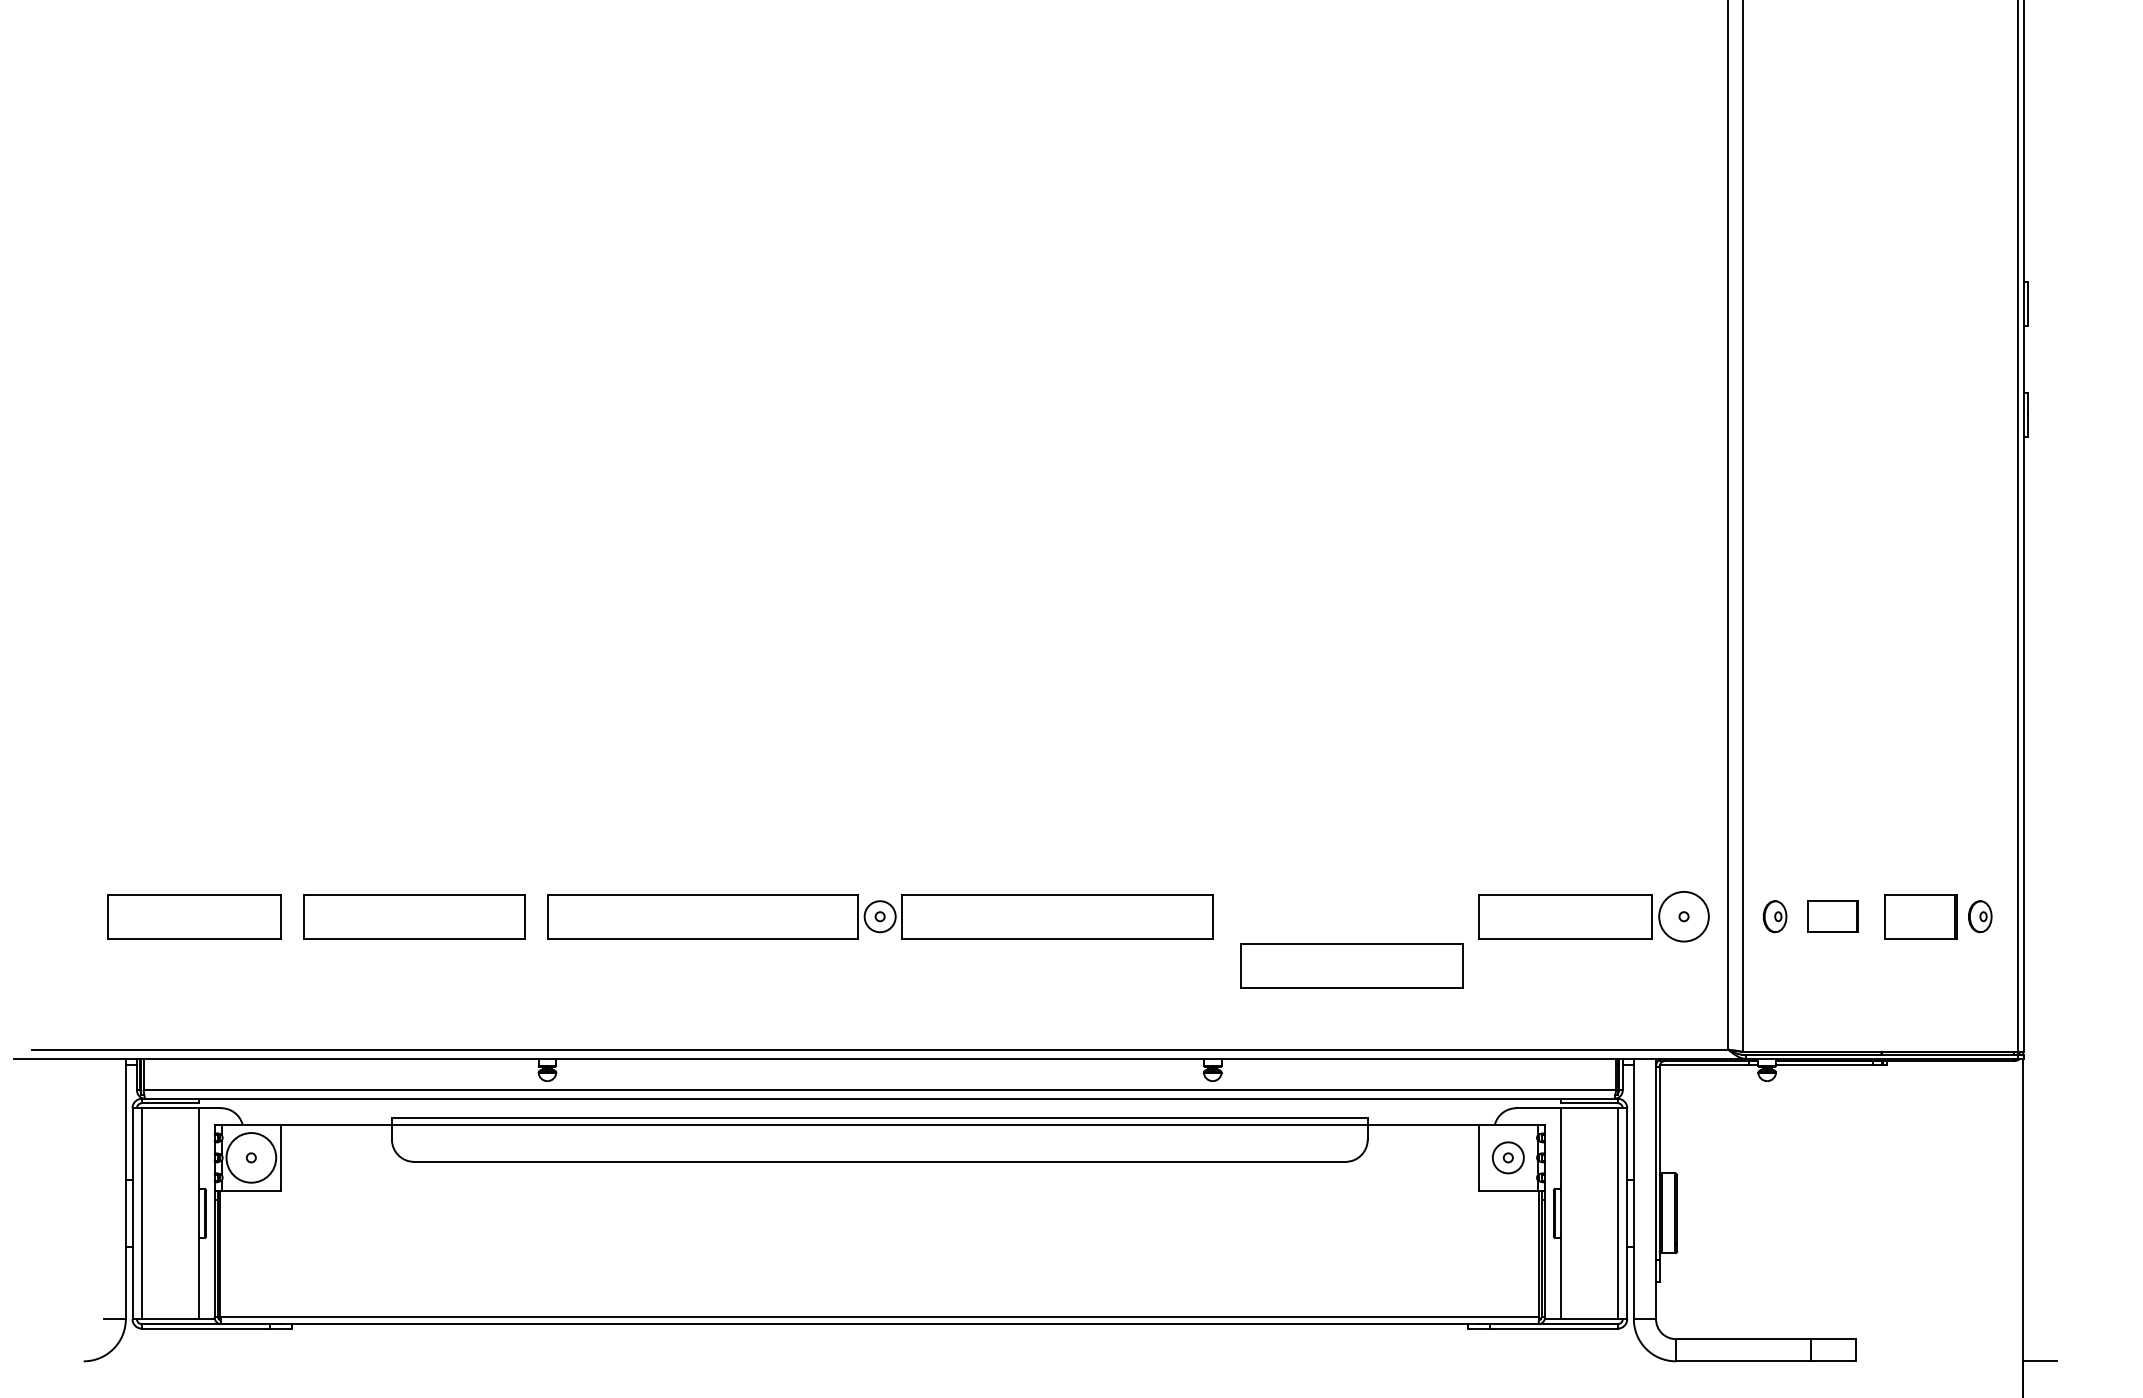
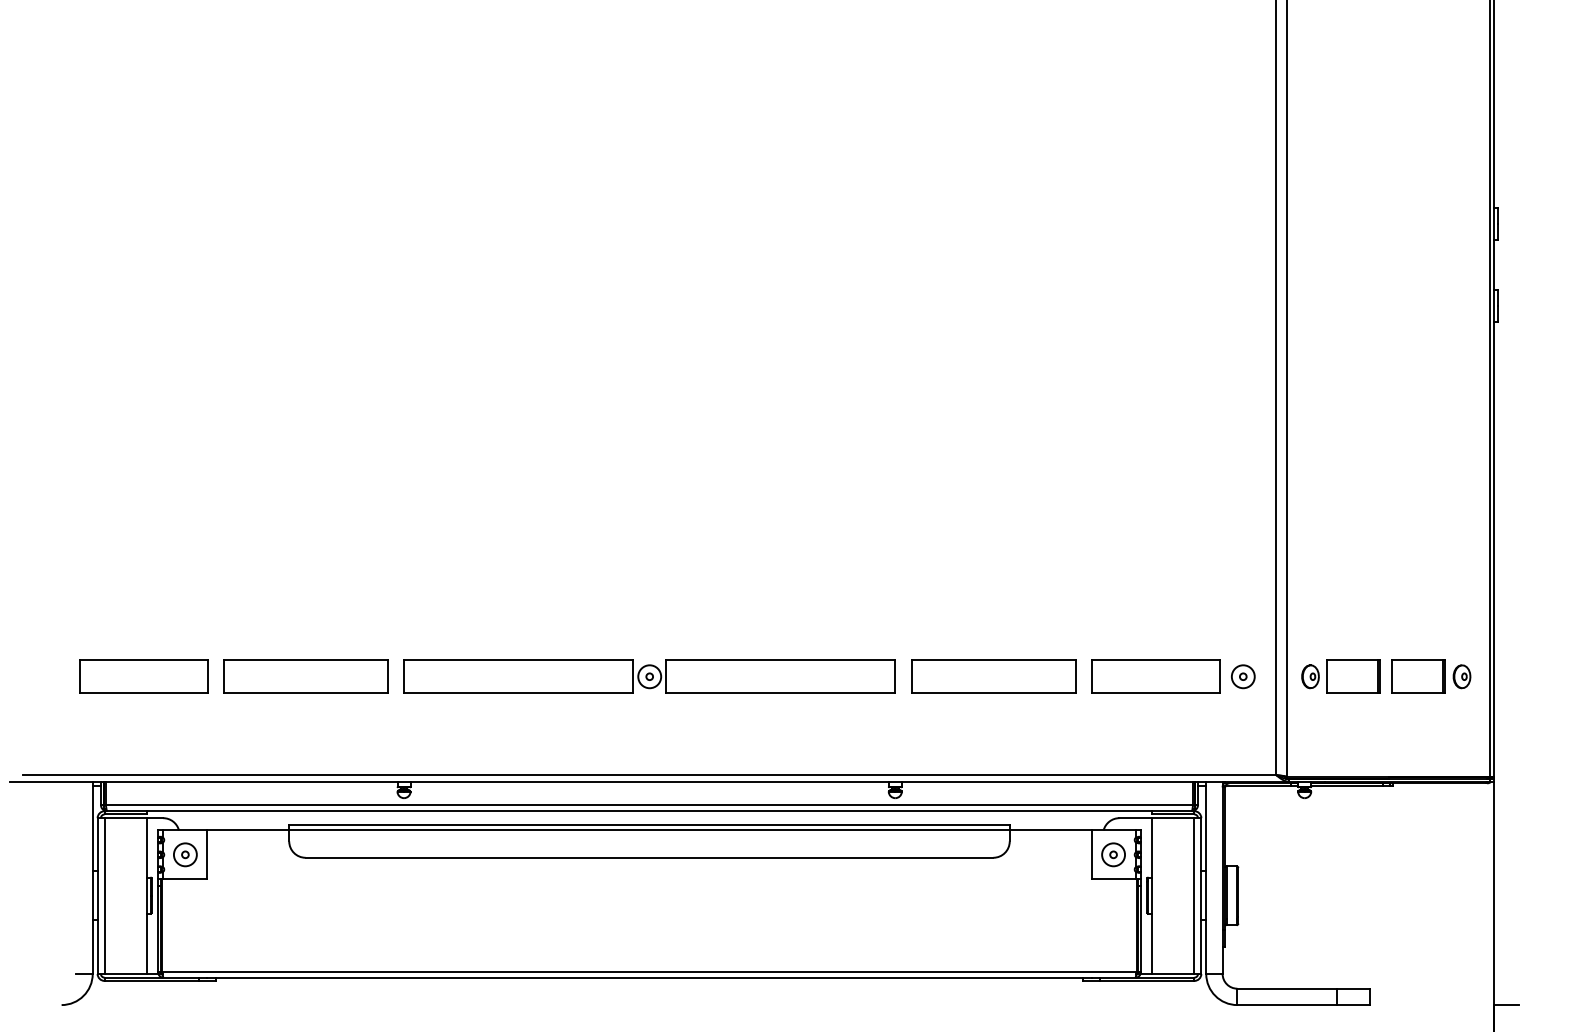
circle: (1683, 916) -> (1242, 676), size x0.62
part: (1832, 916) -> (1352, 676), size x1.43
part: (1351, 965) -> (993, 676), moved
circle: (250, 1157) -> (184, 854), size x0.62

